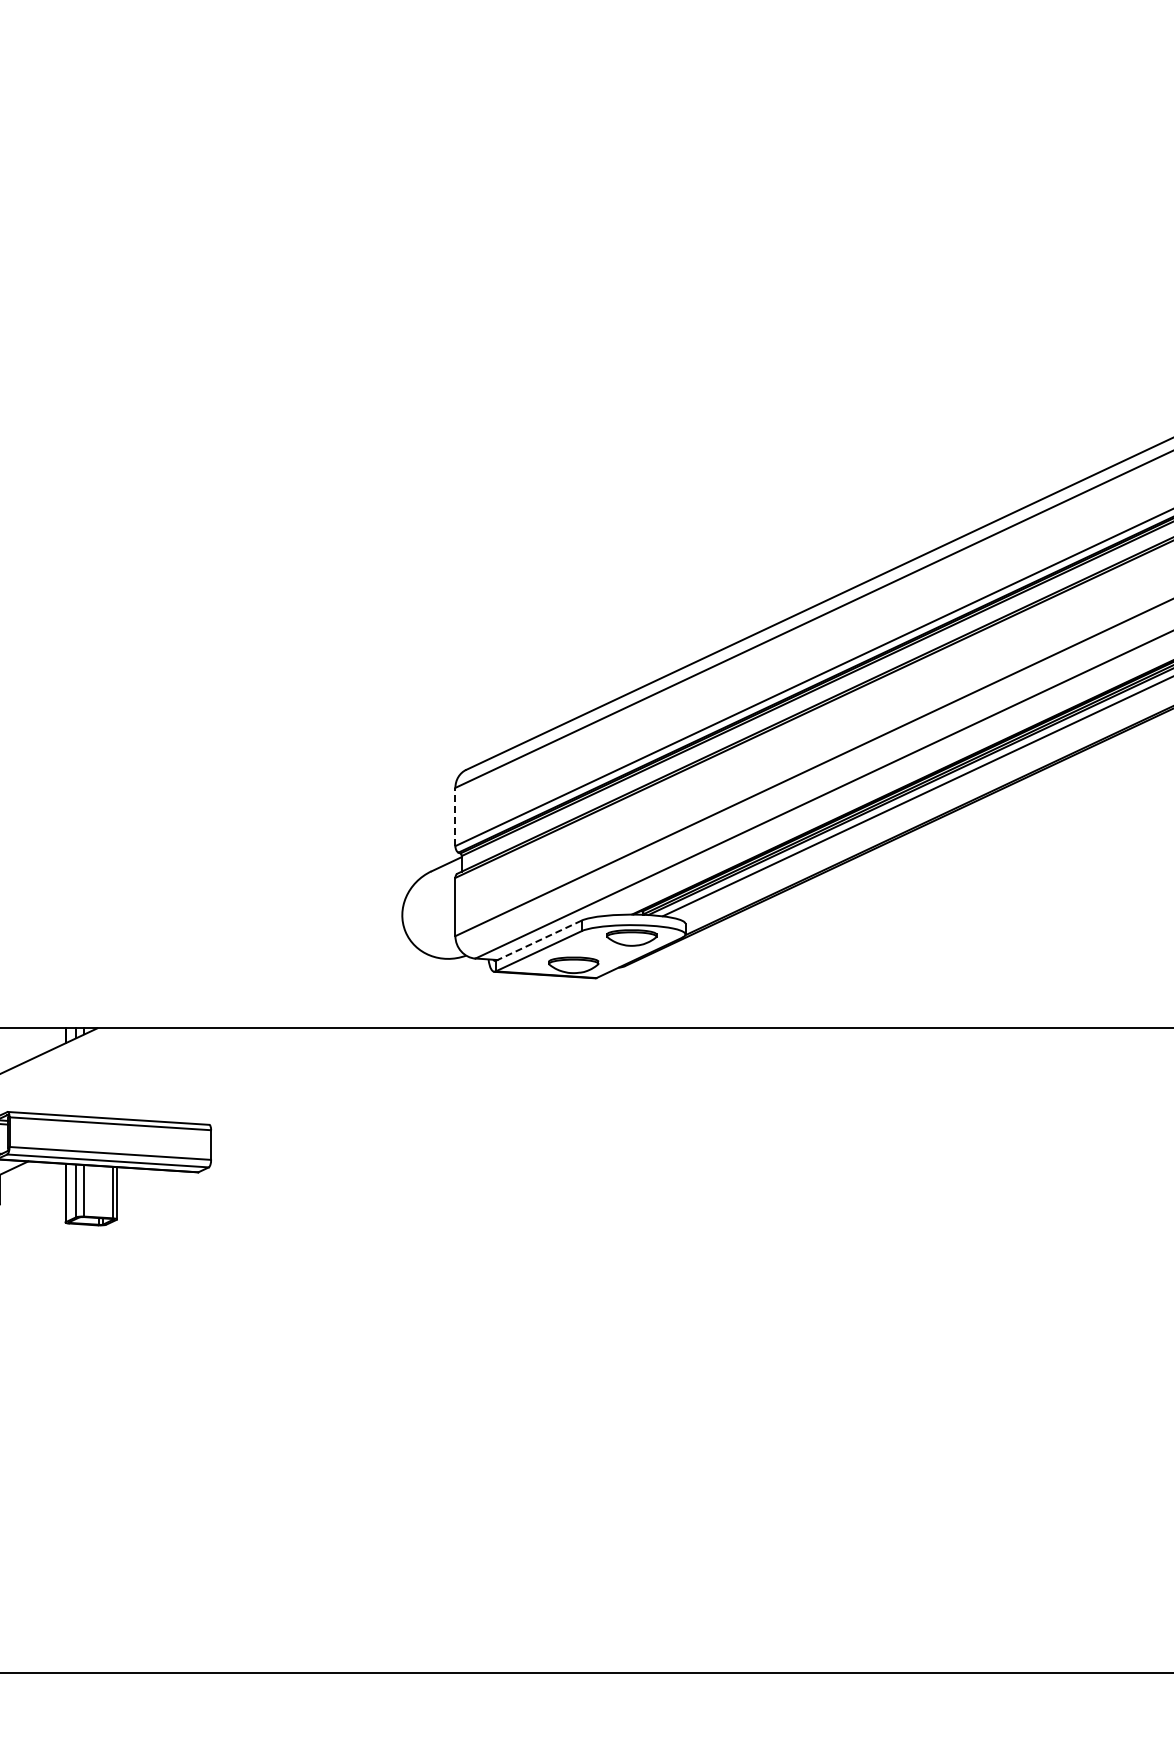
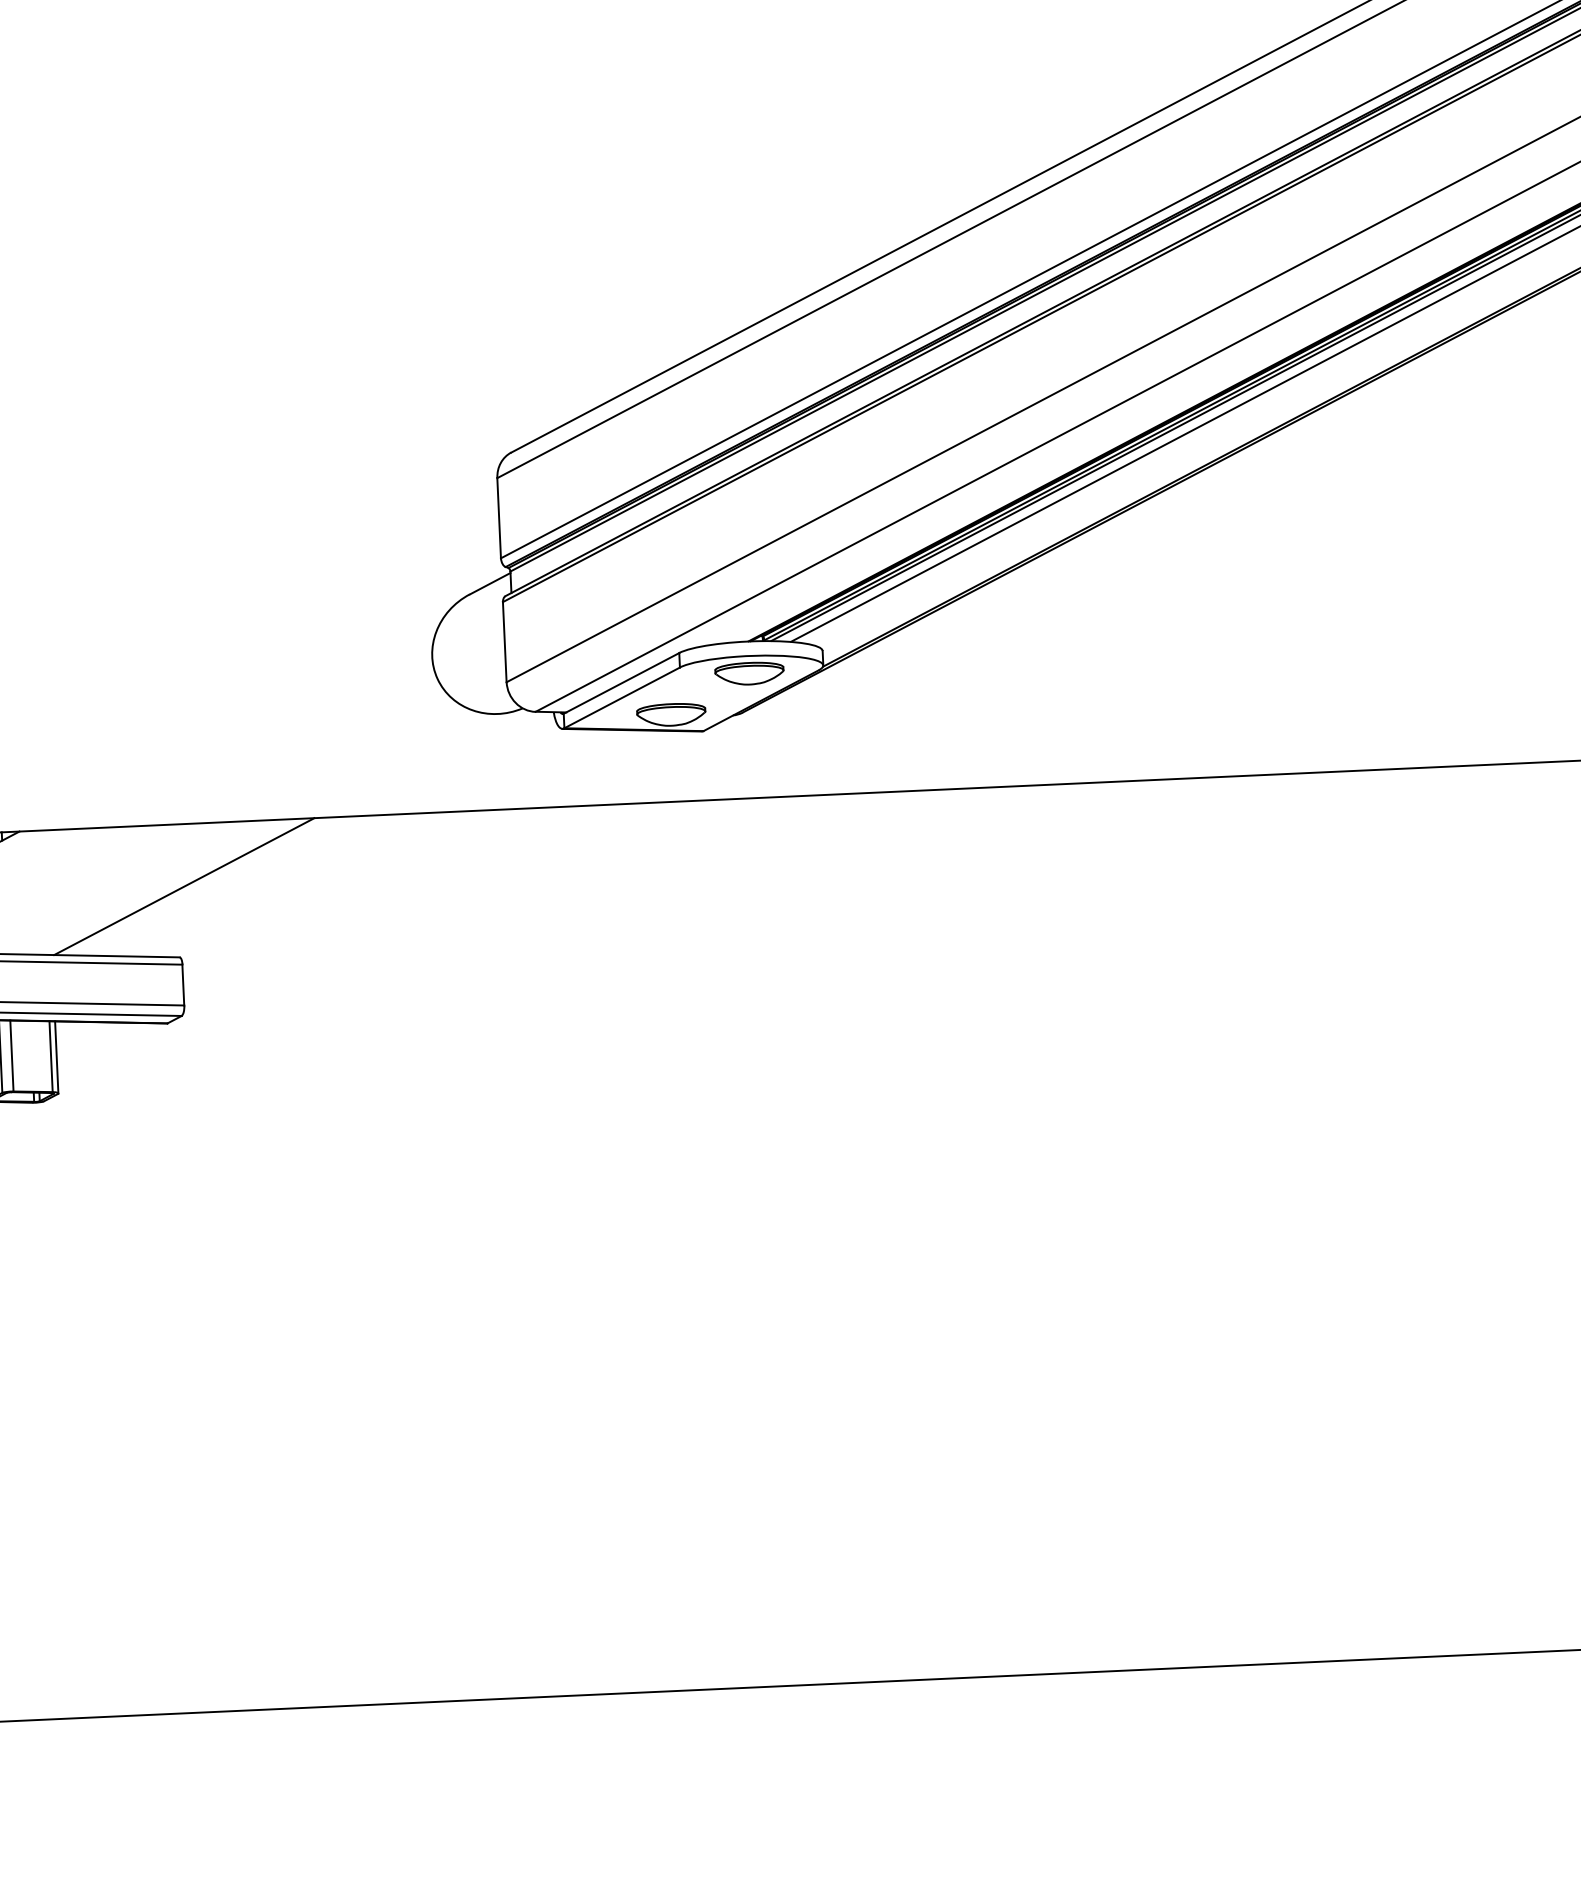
line: (455, 816) -> (499, 517), dashed -> solid
line: (539, 940) -> (622, 682), dashed -> solid
line: (214, 1073) -> (183, 886), added

